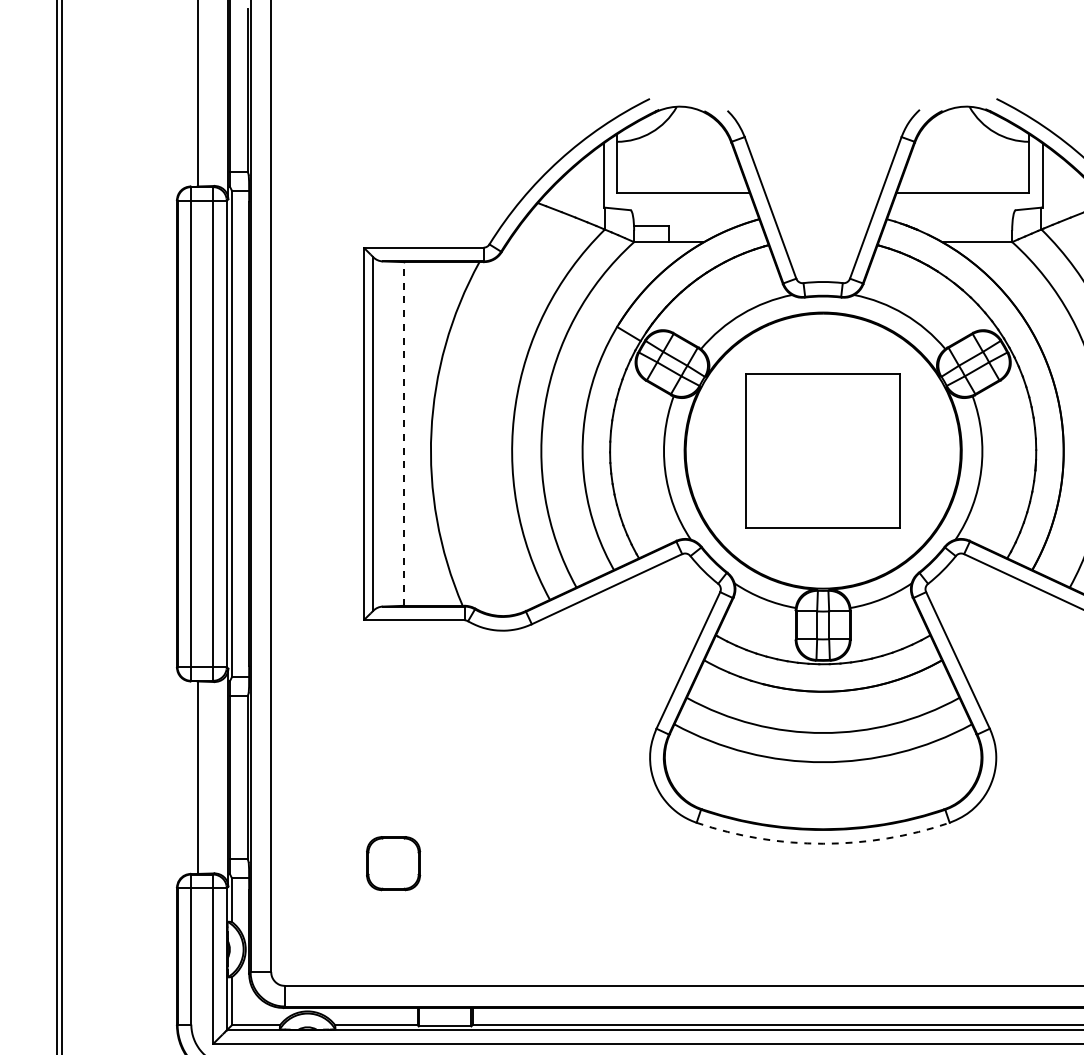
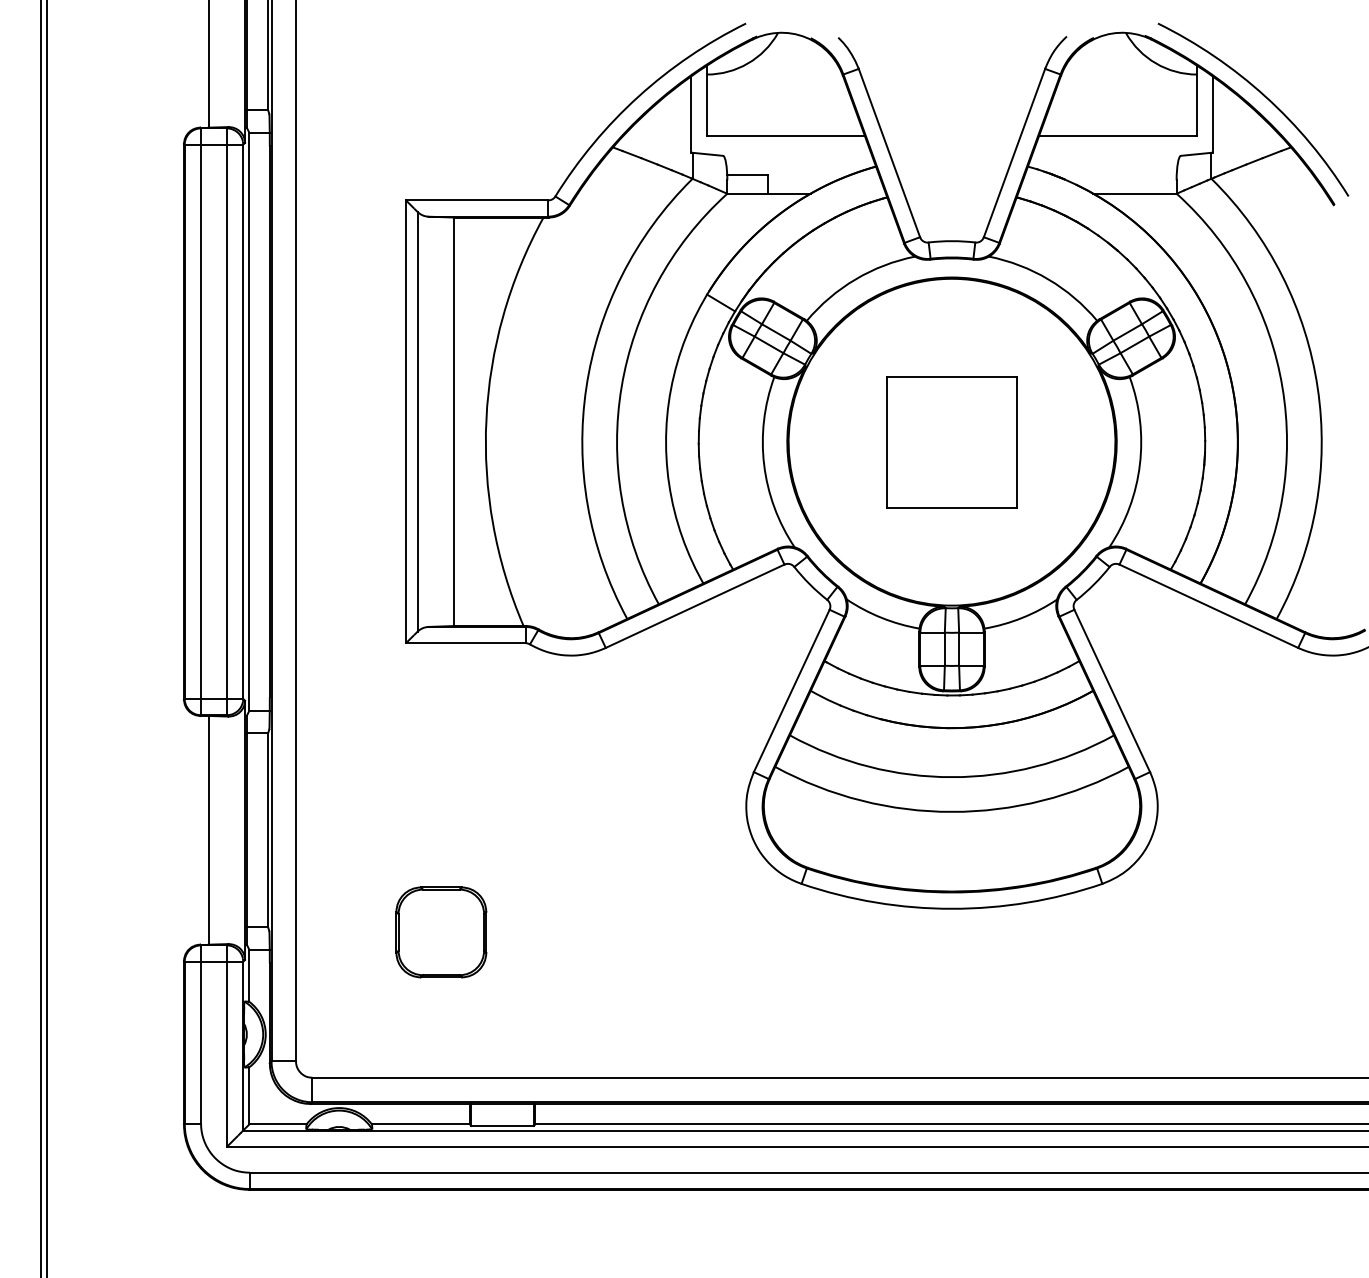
line: (403, 433) -> (453, 421), dashed -> solid
part: (822, 451) -> (951, 442), size x0.71
arc: (823, 843) -> (952, 908), dashed -> solid
part: (393, 863) -> (441, 932), size x1.43

